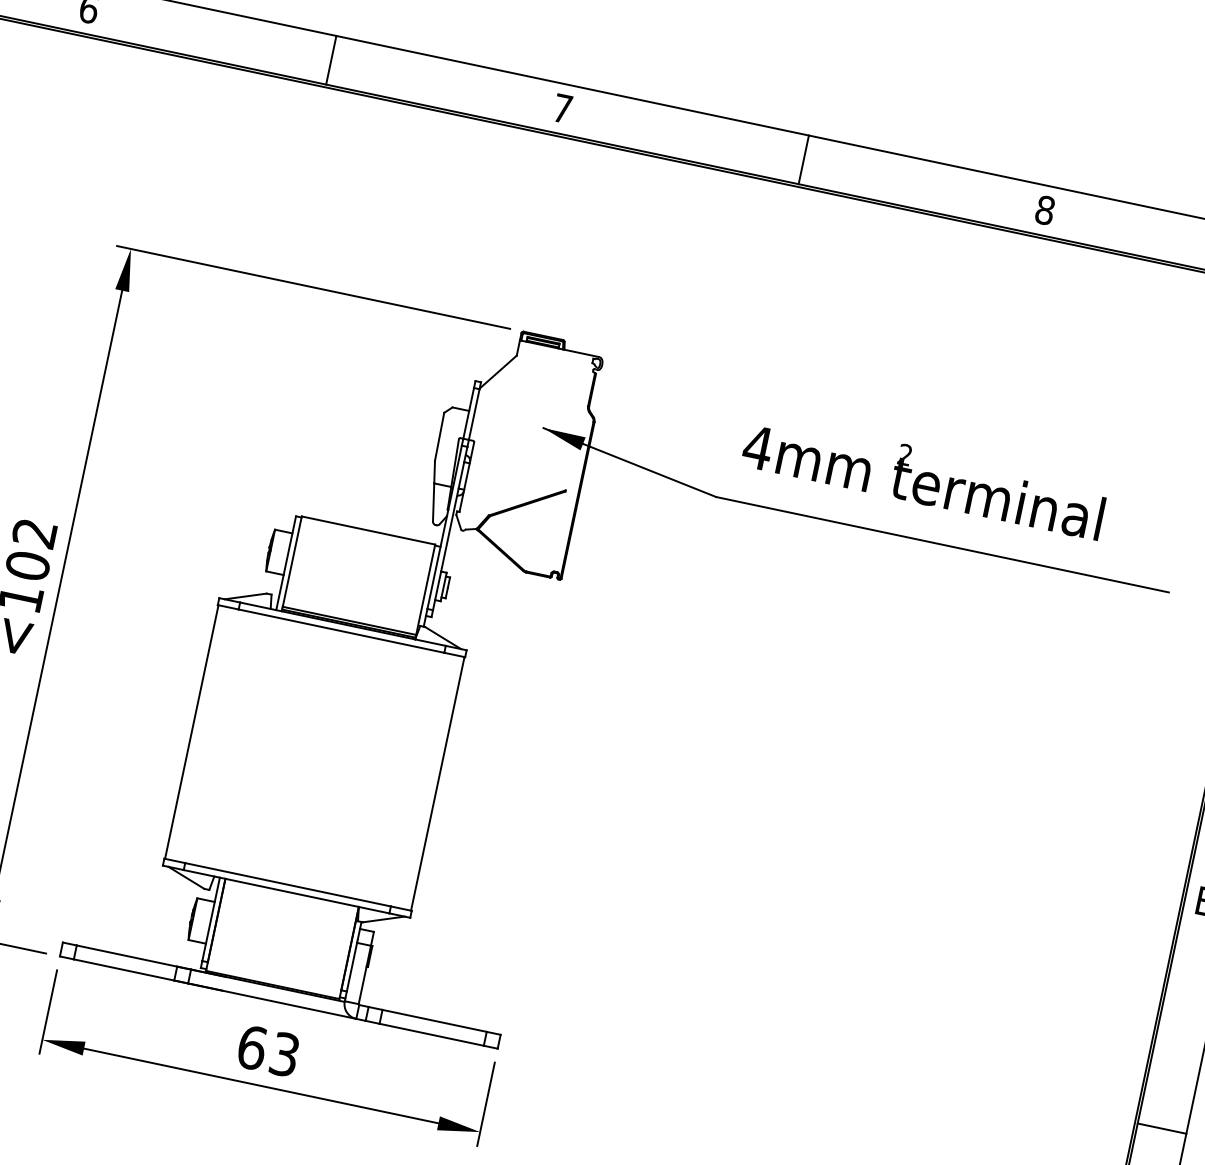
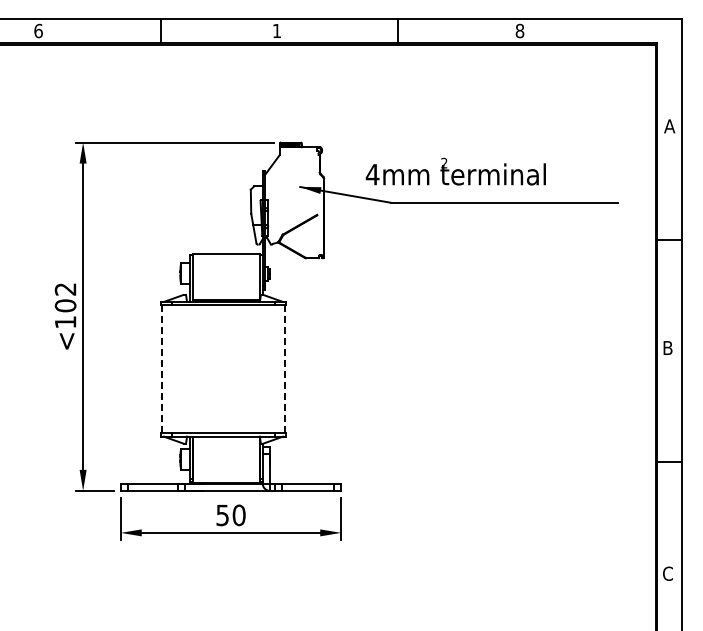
text: (561, 107) -> (276, 30), 7 -> 1
text: (923, 476) -> (455, 171), moved
line: (191, 732) -> (161, 369), solid -> dashed
line: (437, 784) -> (285, 369), solid -> dashed
text: (267, 1051) -> (230, 515), 63 -> 50

